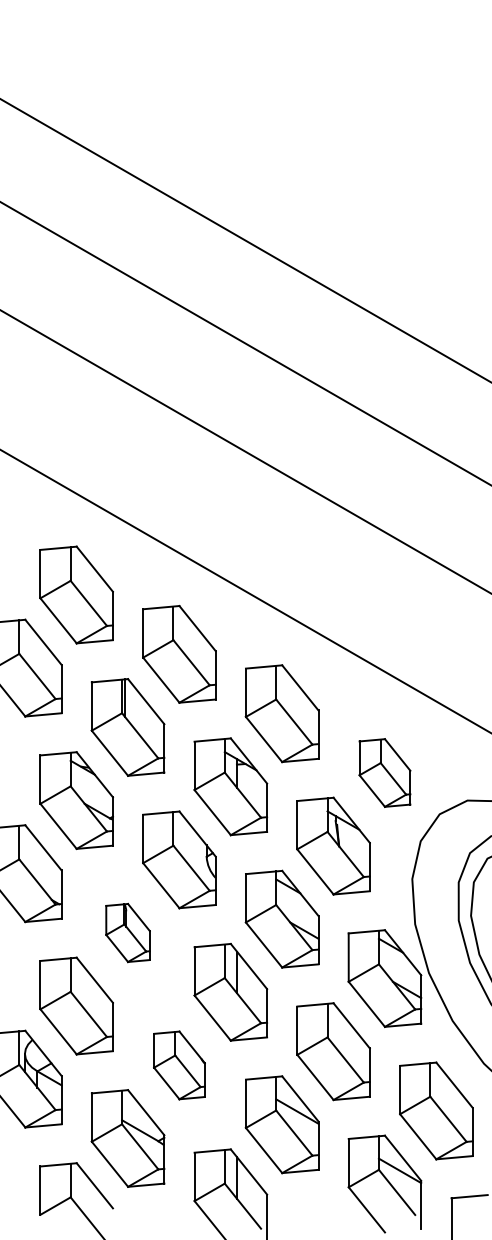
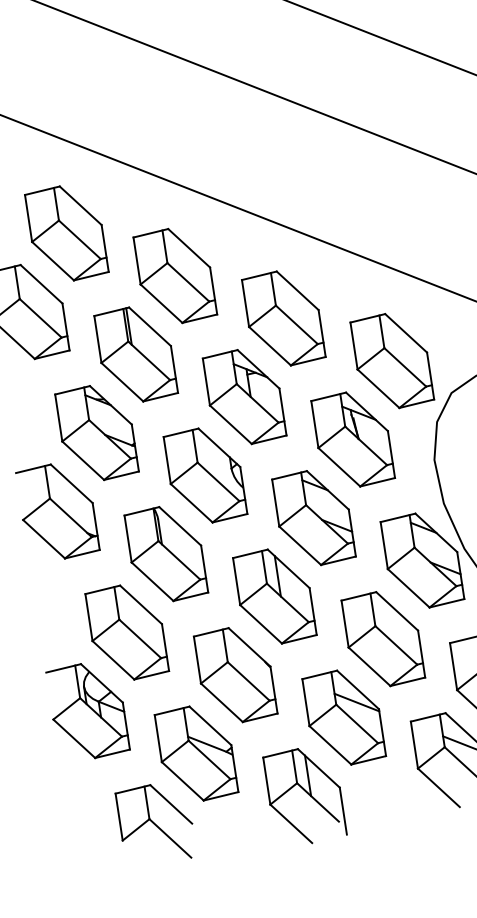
part: (384, 772) -> (391, 360), size x1.43
part: (127, 932) -> (165, 553), size x1.67
part: (179, 1065) -> (235, 675), size x1.43

